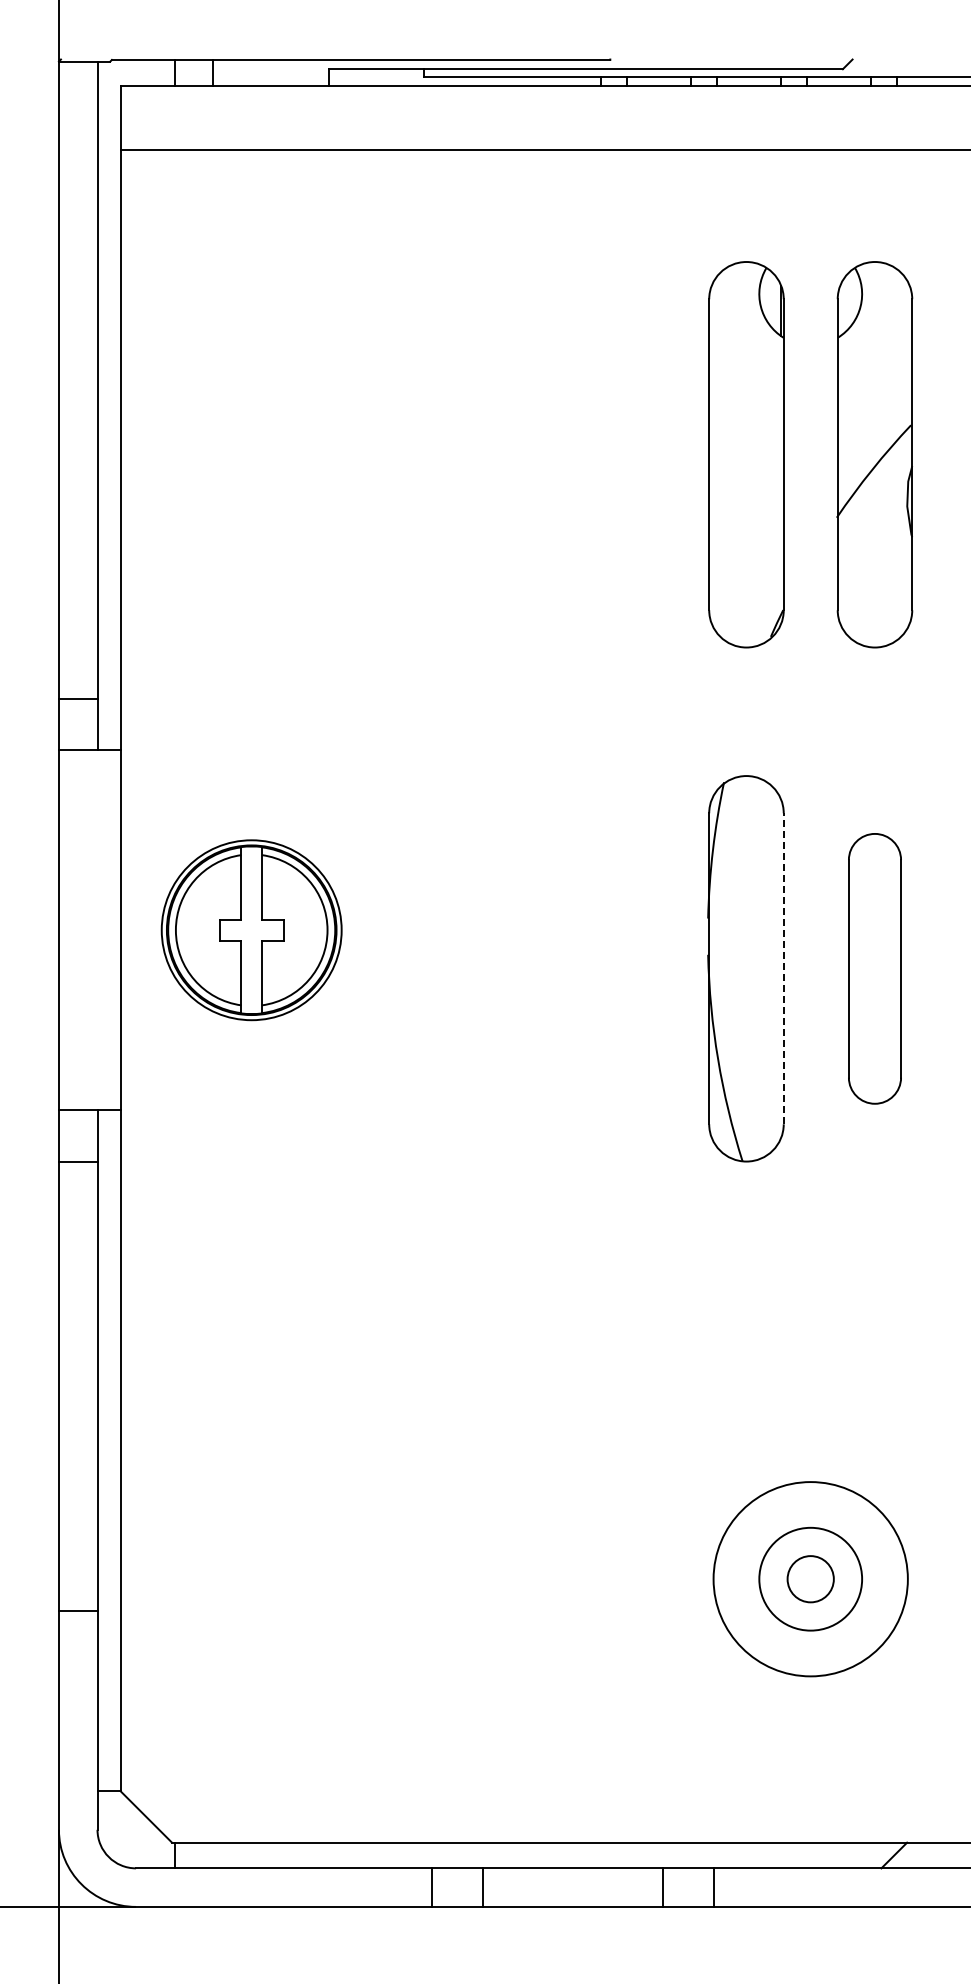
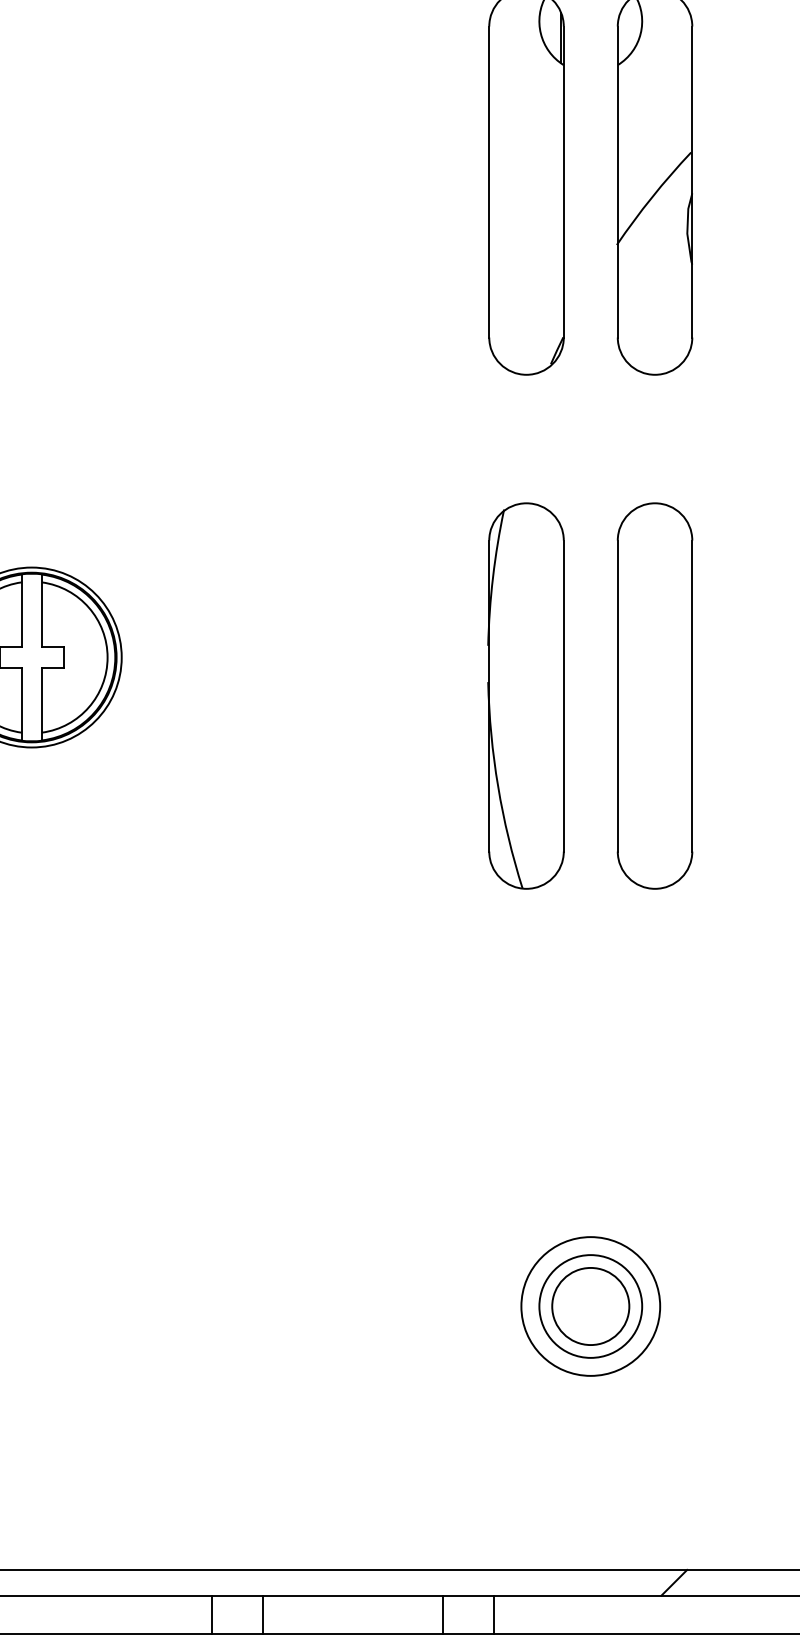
line: (783, 968) -> (563, 695), dashed -> solid
part: (874, 968) -> (654, 695), size x1.43
circle: (810, 1578) -> (590, 1305), size x0.71
circle: (810, 1578) -> (590, 1305), size x1.67

